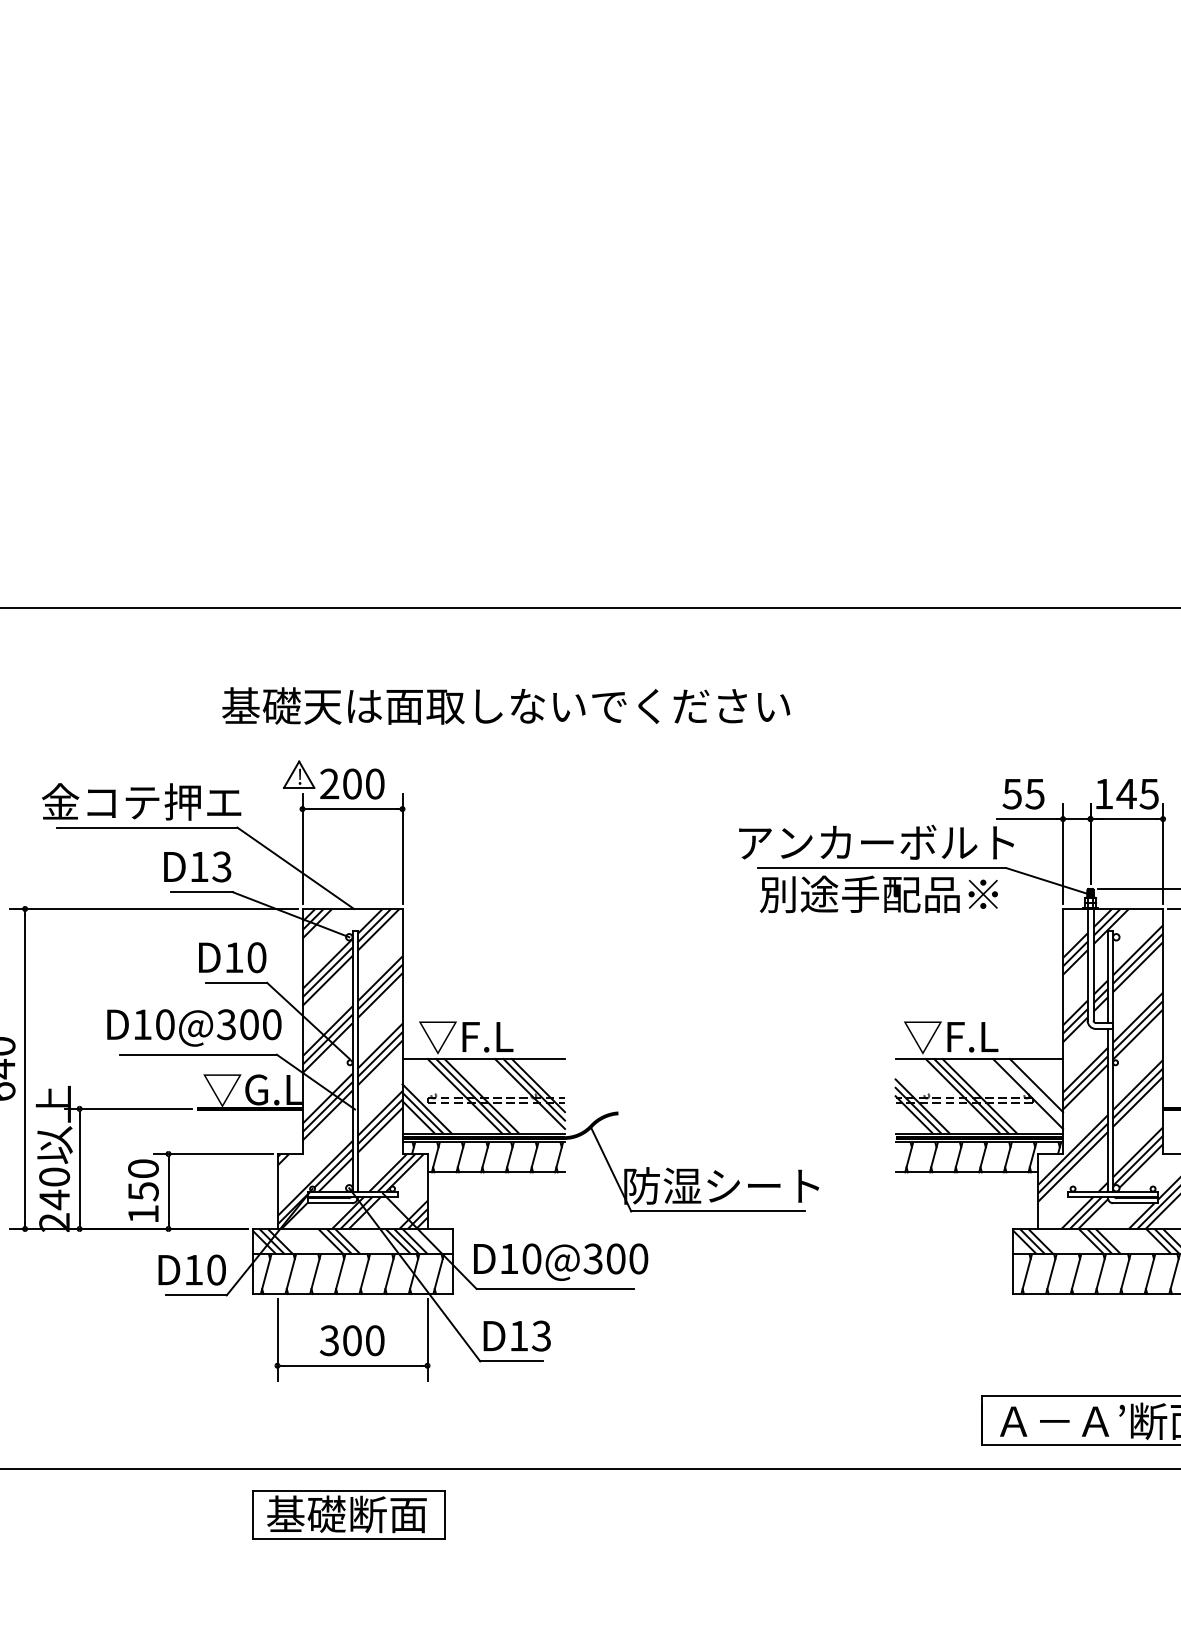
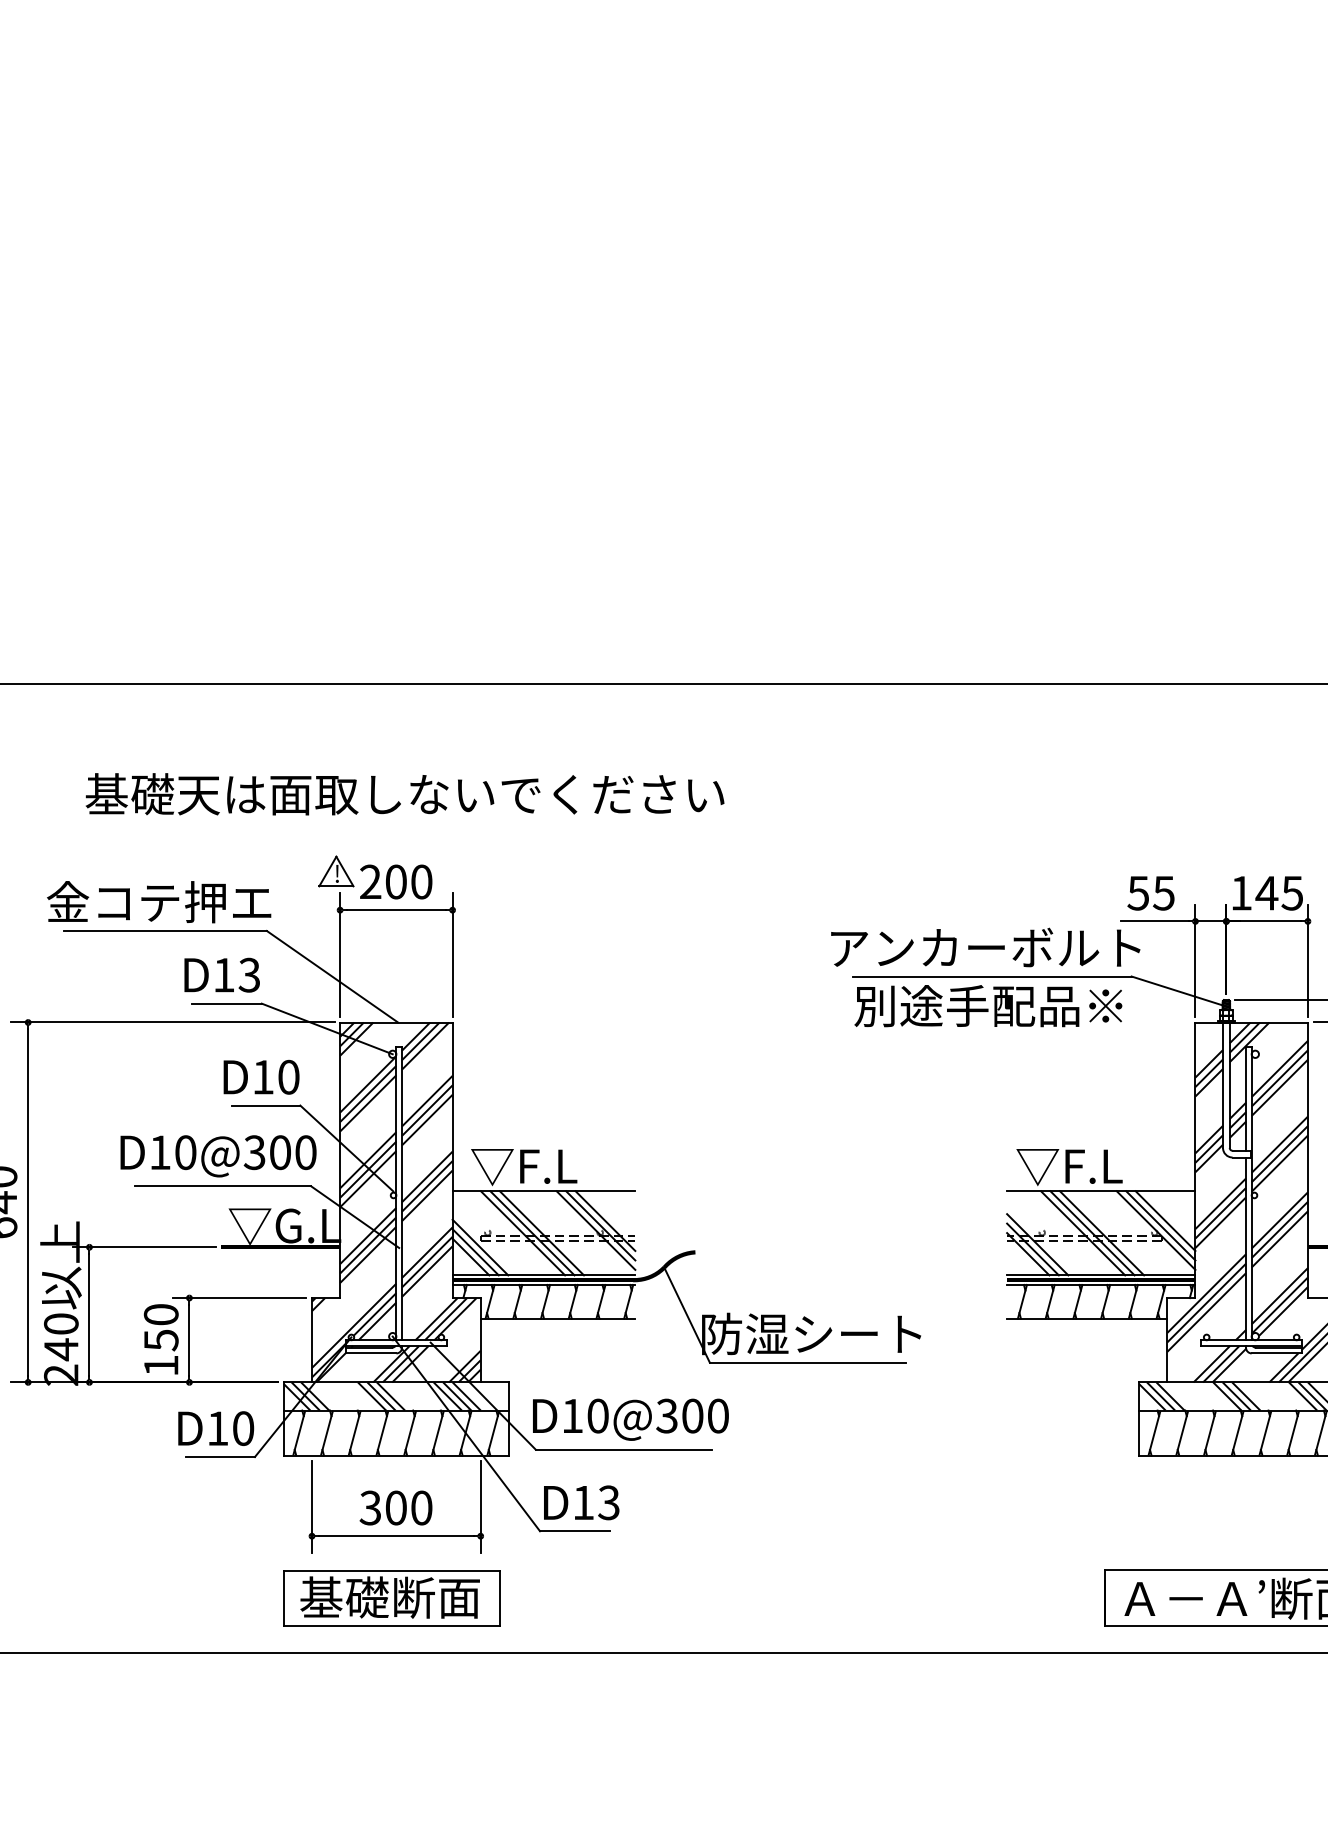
text: (506, 705) -> (405, 793), moved
line: (1032, 1089) -> (1161, 1225), added
part: (348, 1514) -> (391, 1597), moved

